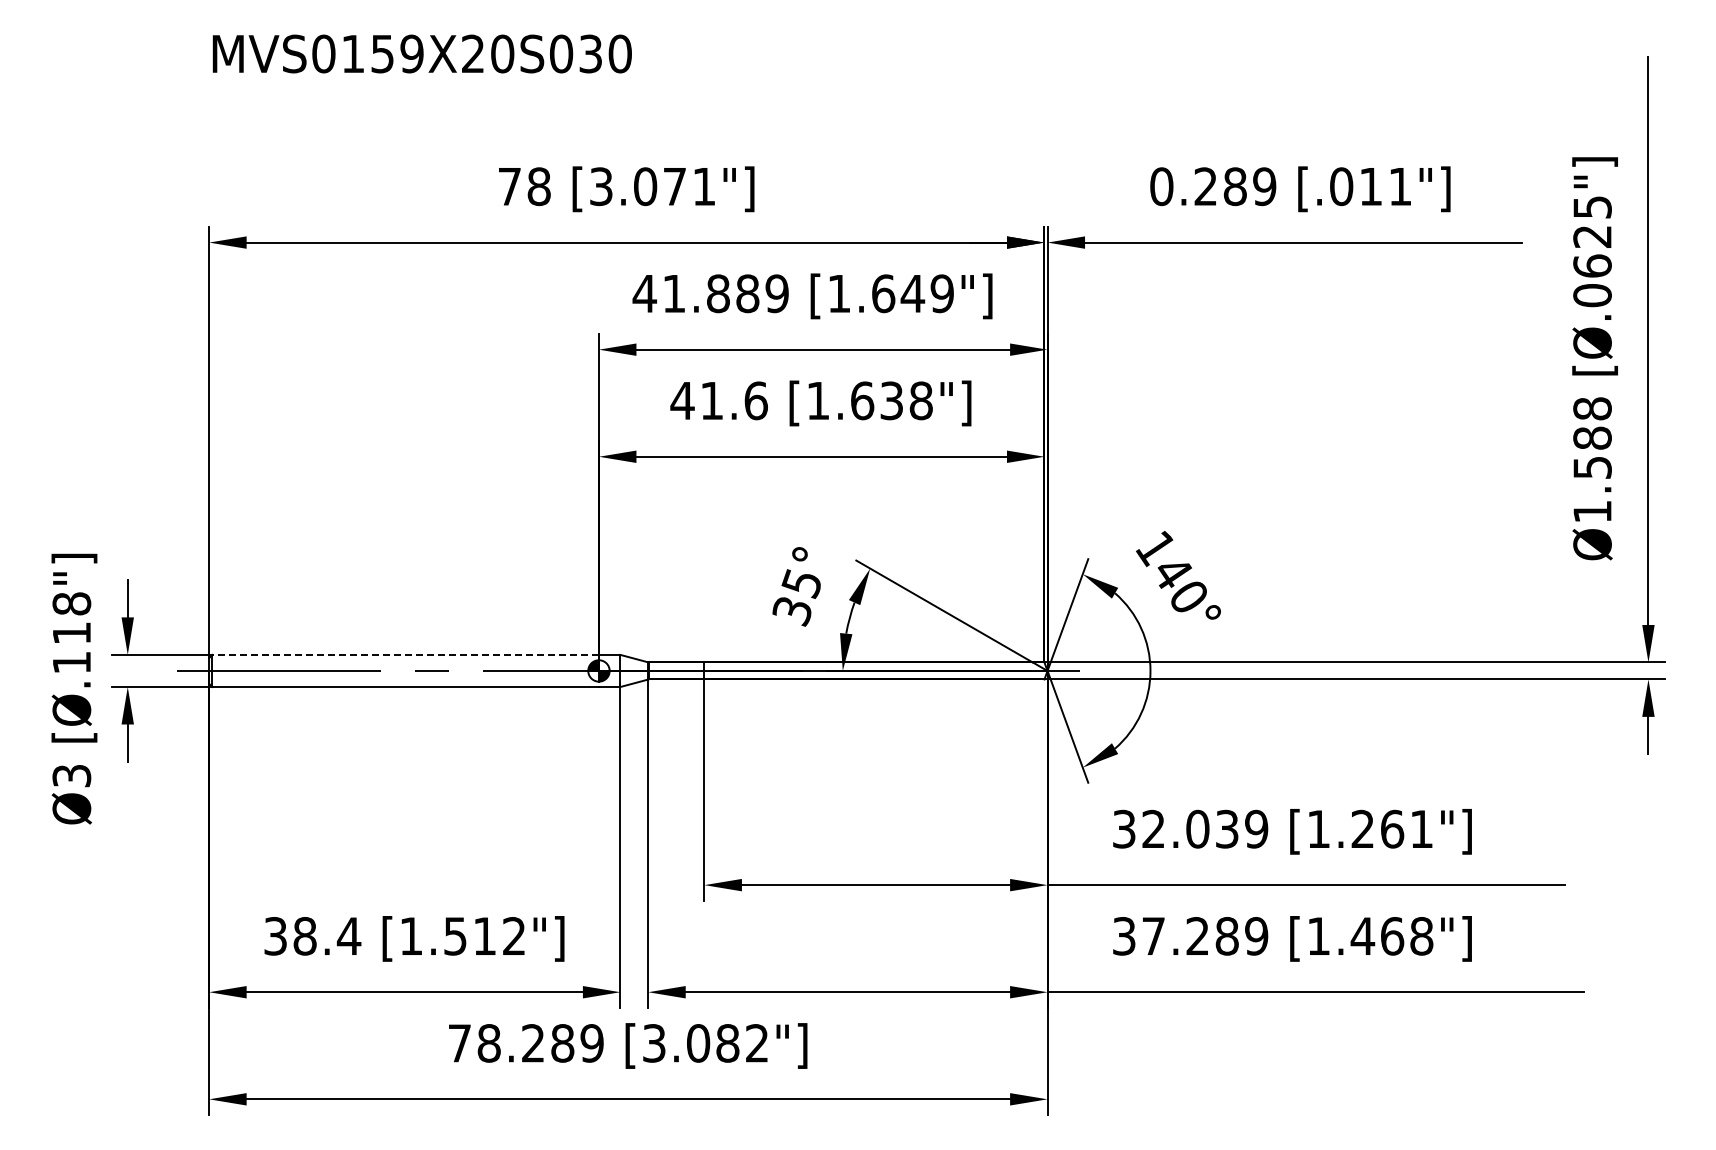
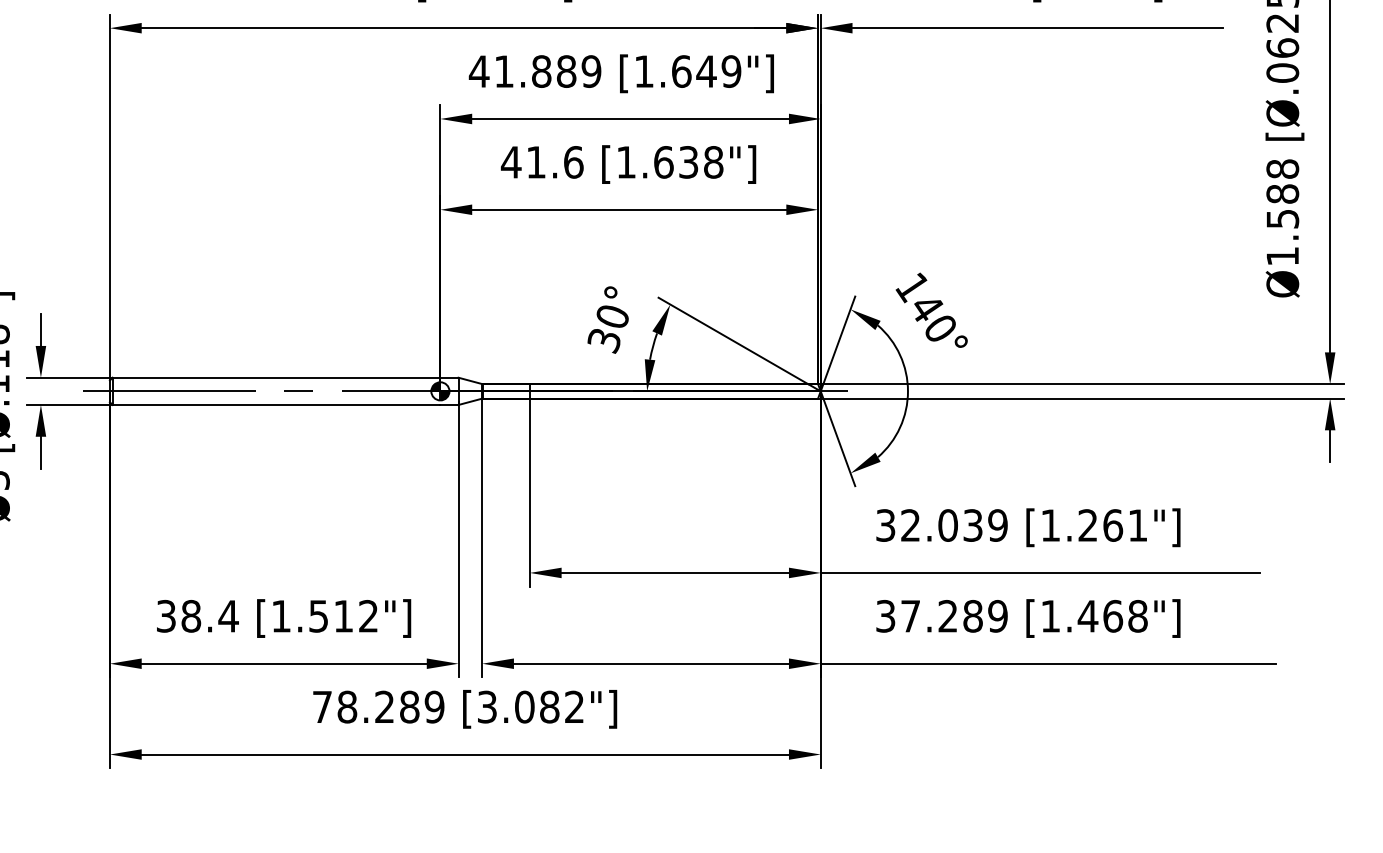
text: (801, 583) -> (612, 317), 35° -> 30°
line: (405, 654) -> (276, 377), dashed -> solid

